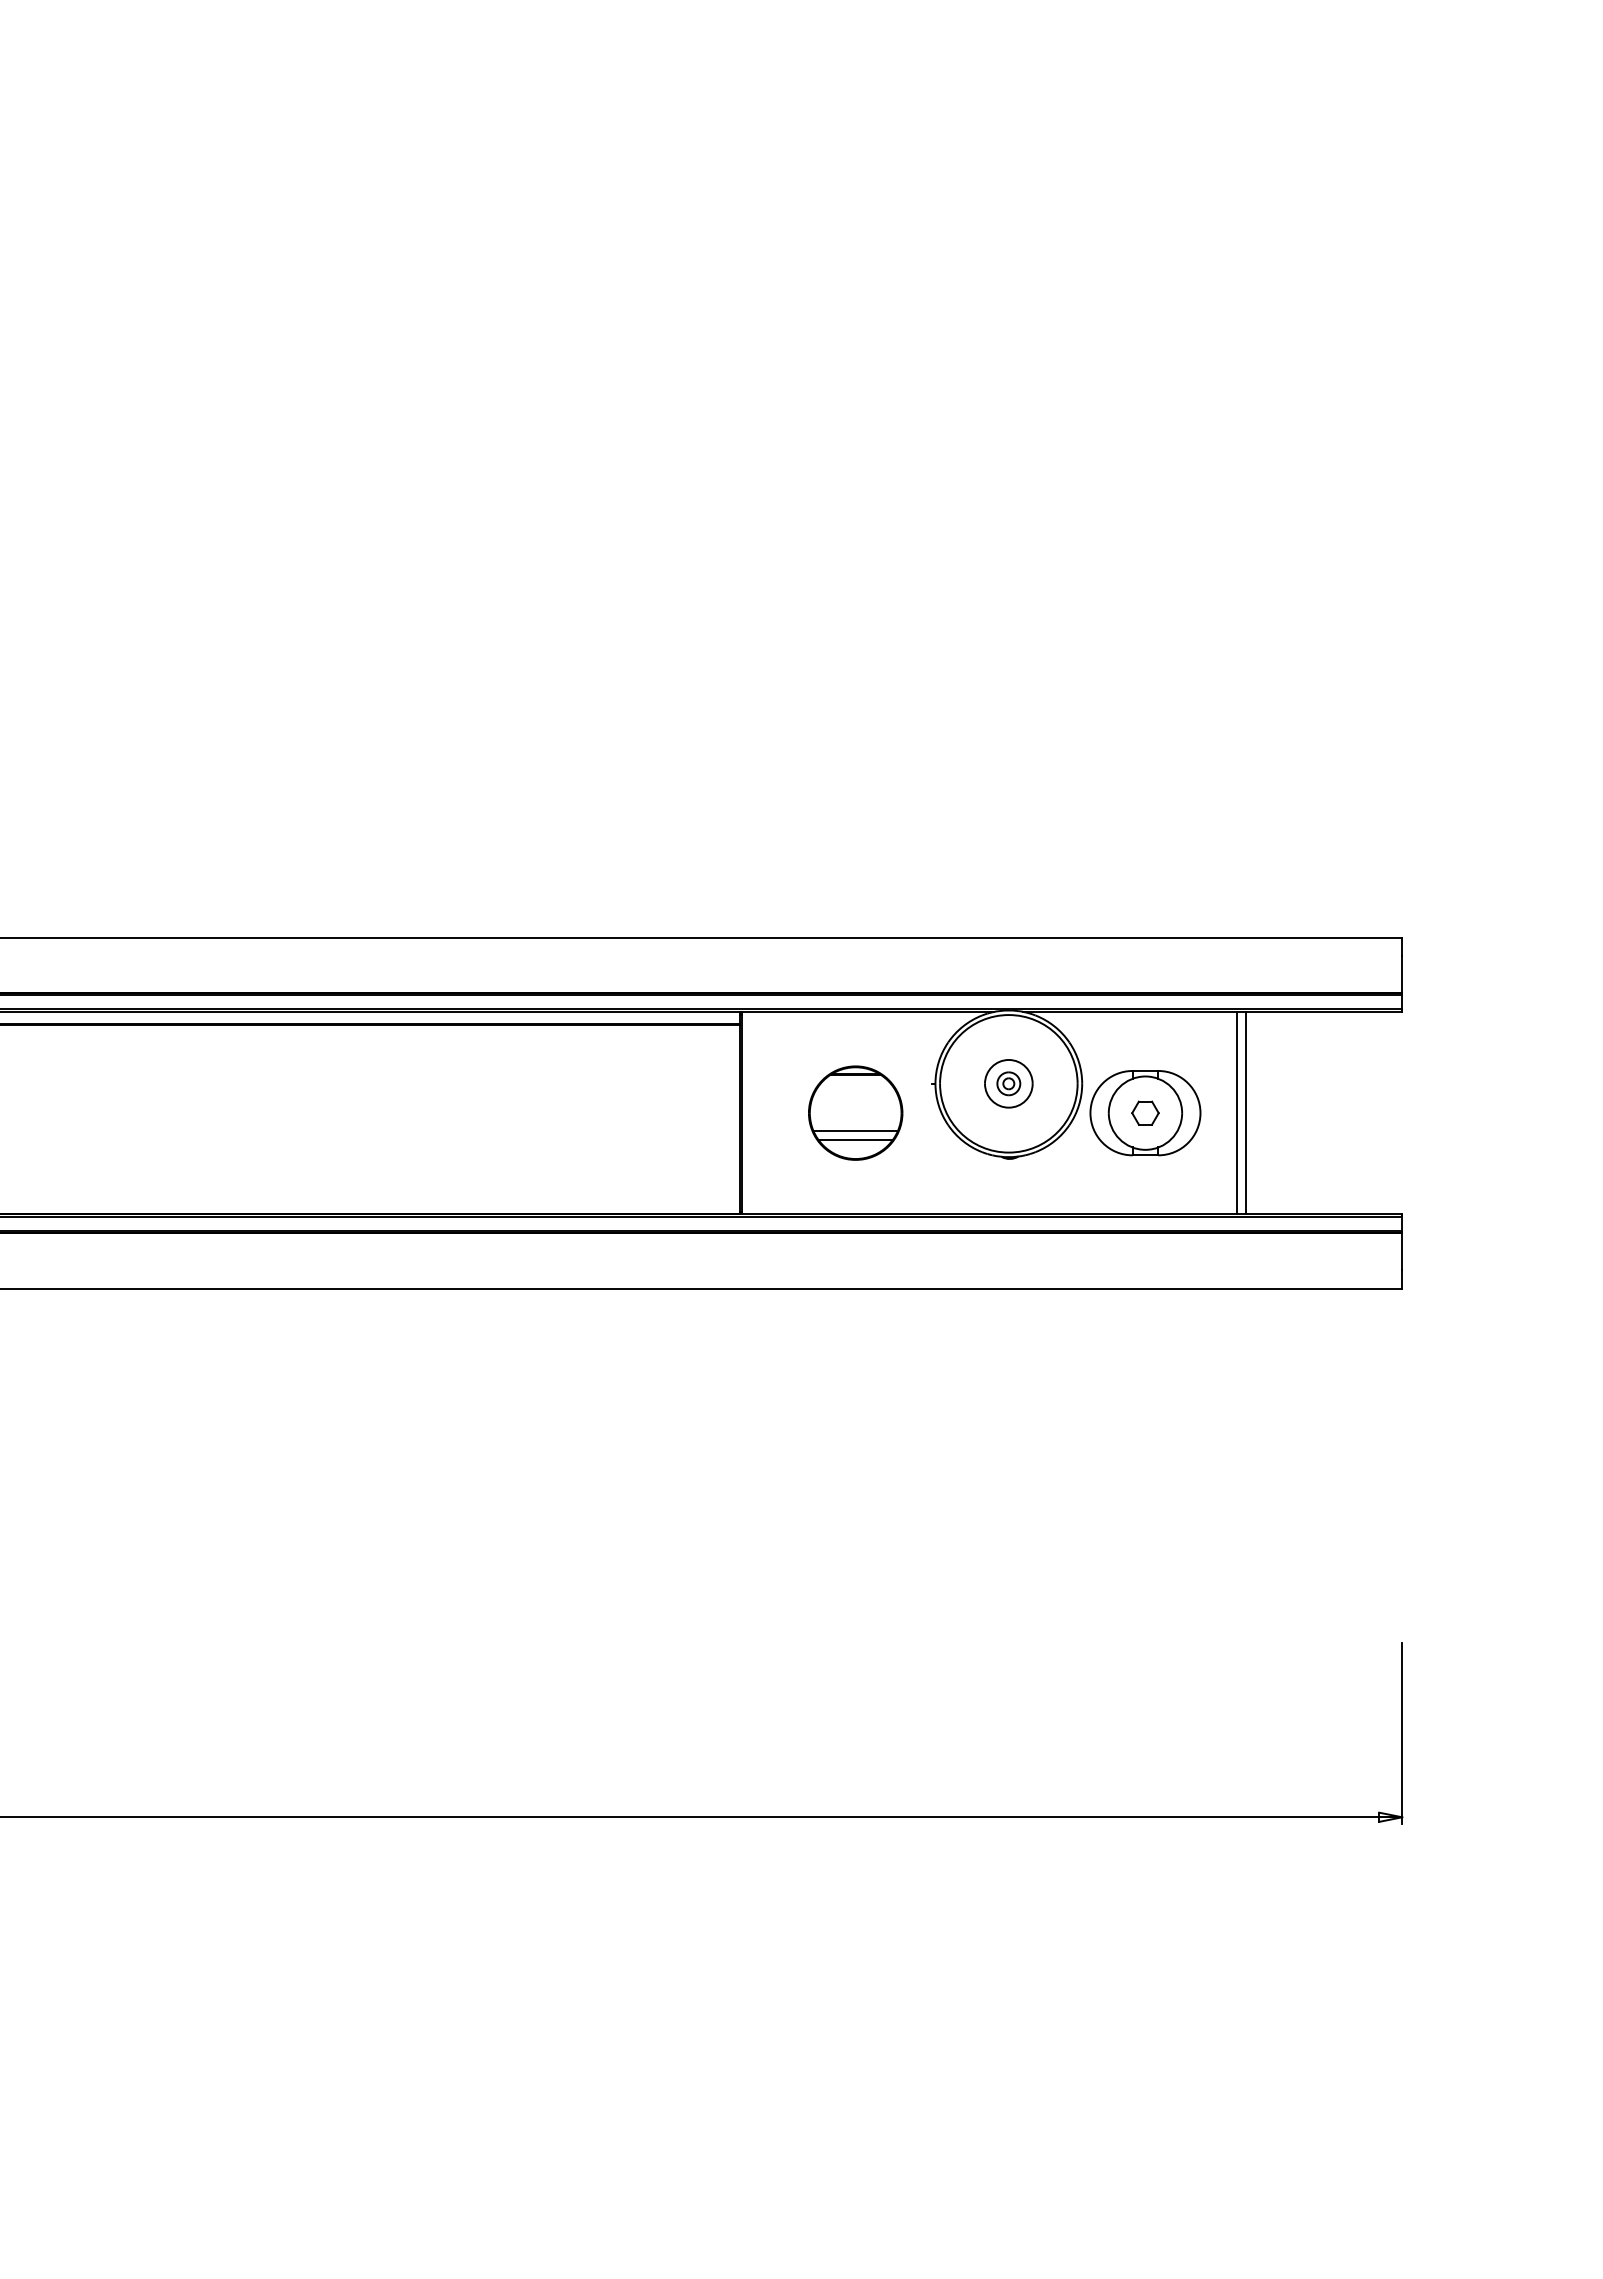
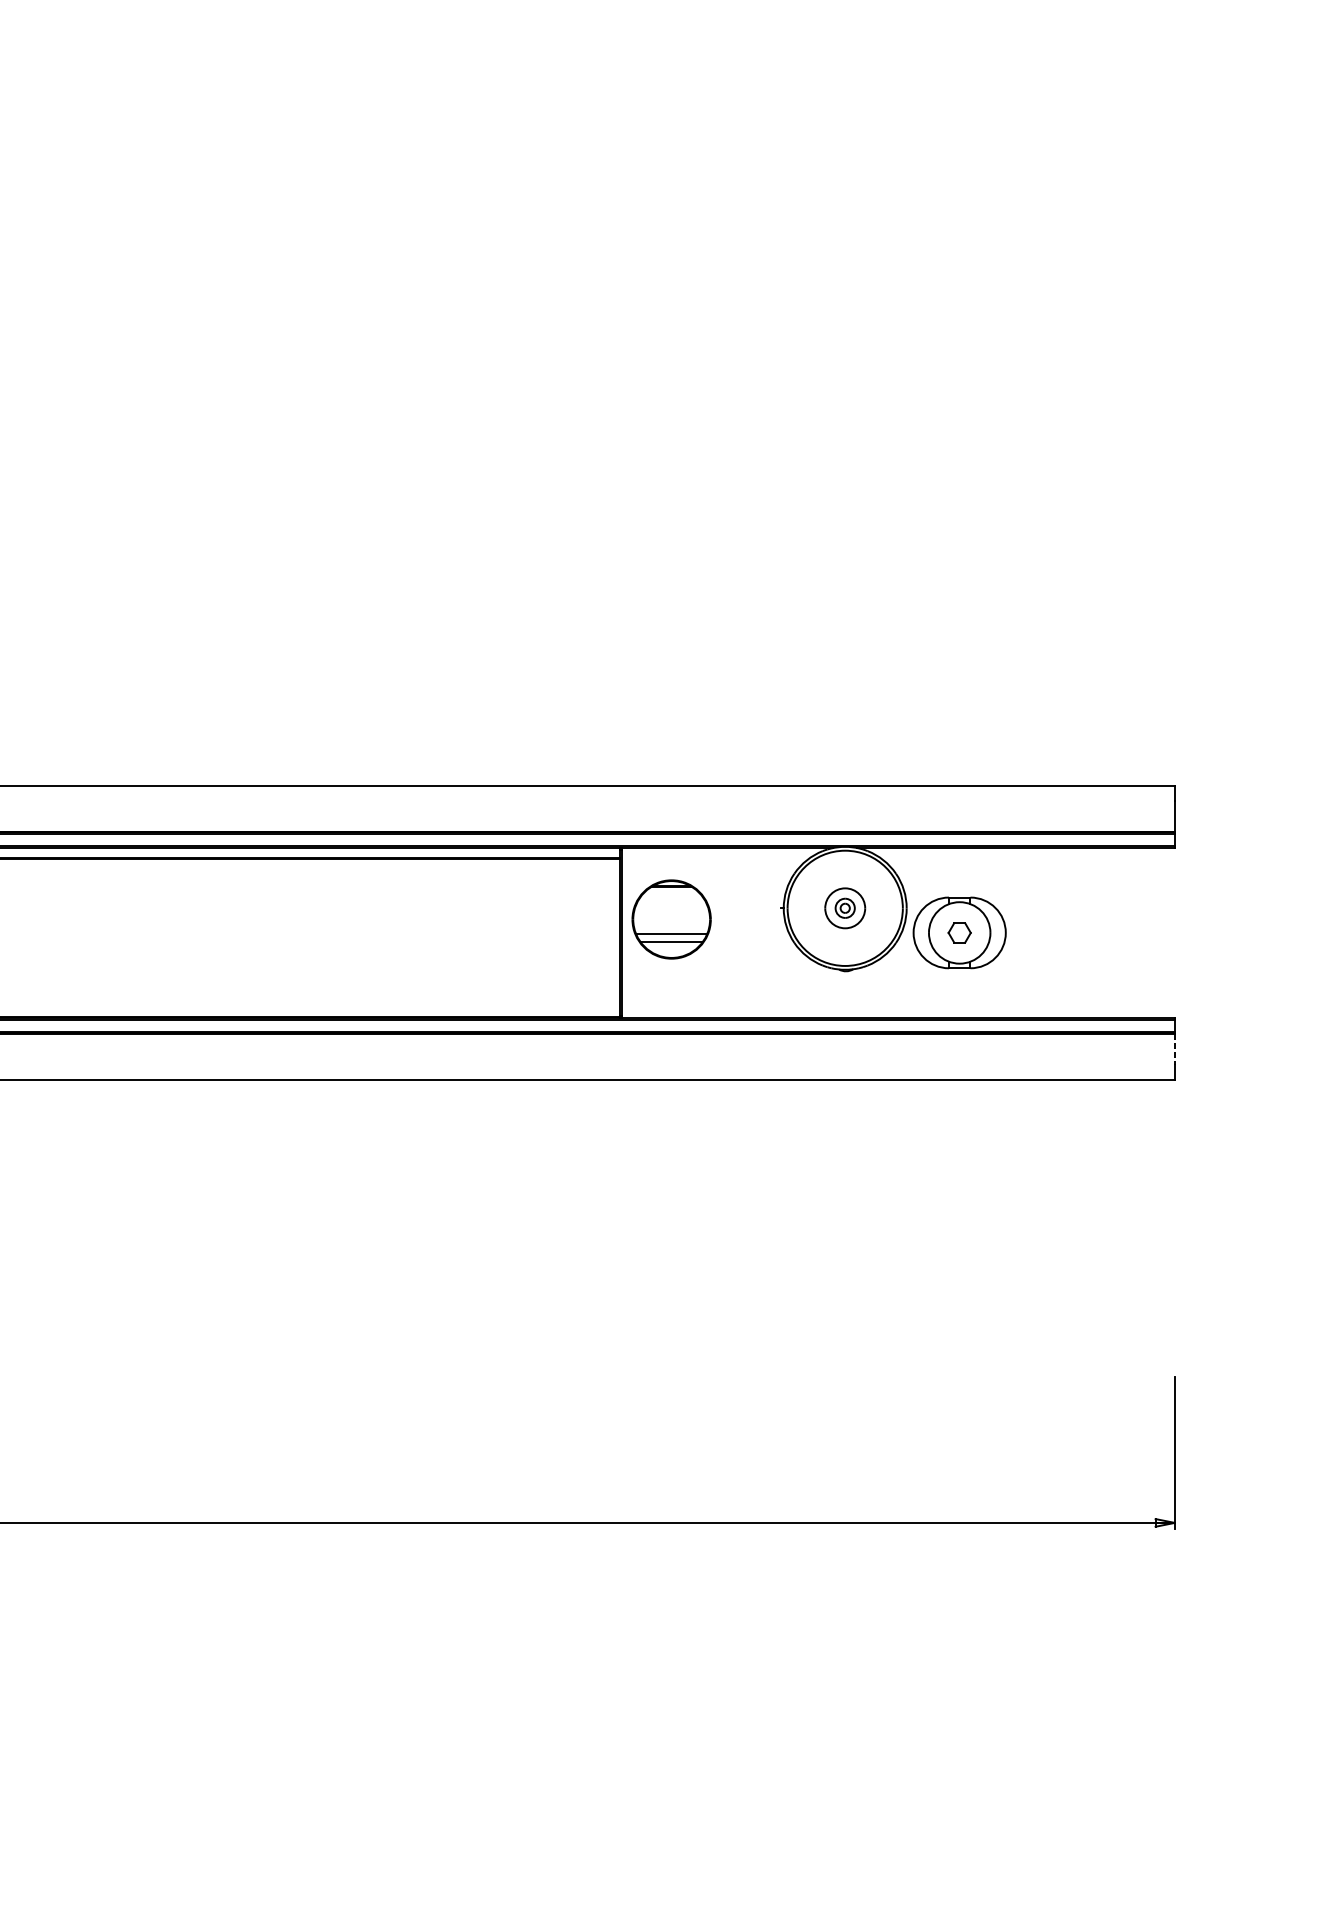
part: (855, 1112) -> (671, 918), moved
line: (1237, 1113) -> (1036, 933), removed
line: (1246, 1113) -> (1044, 933), removed
line: (1402, 1252) -> (1175, 1049), solid -> dashed

